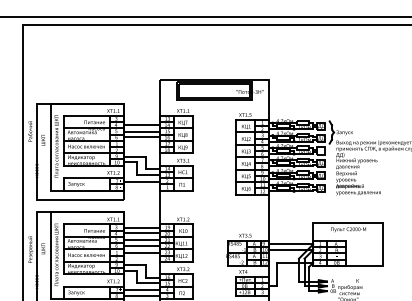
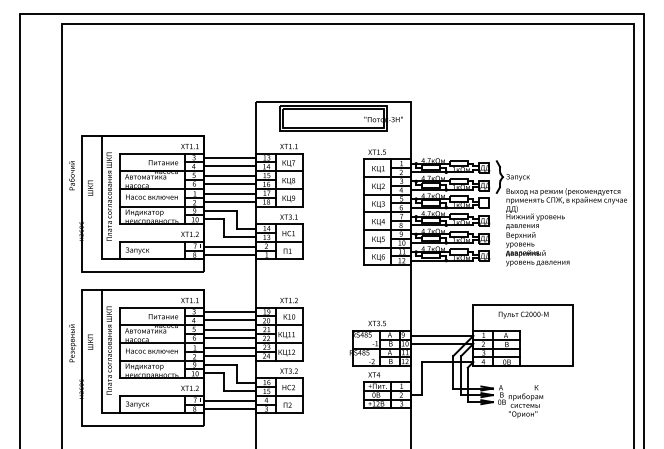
line: (141, 119) -> (230, 158), added
line: (141, 144) -> (230, 193), added
line: (141, 149) -> (230, 201), added
line: (141, 187) -> (230, 254), added
line: (141, 258) -> (230, 355), added

